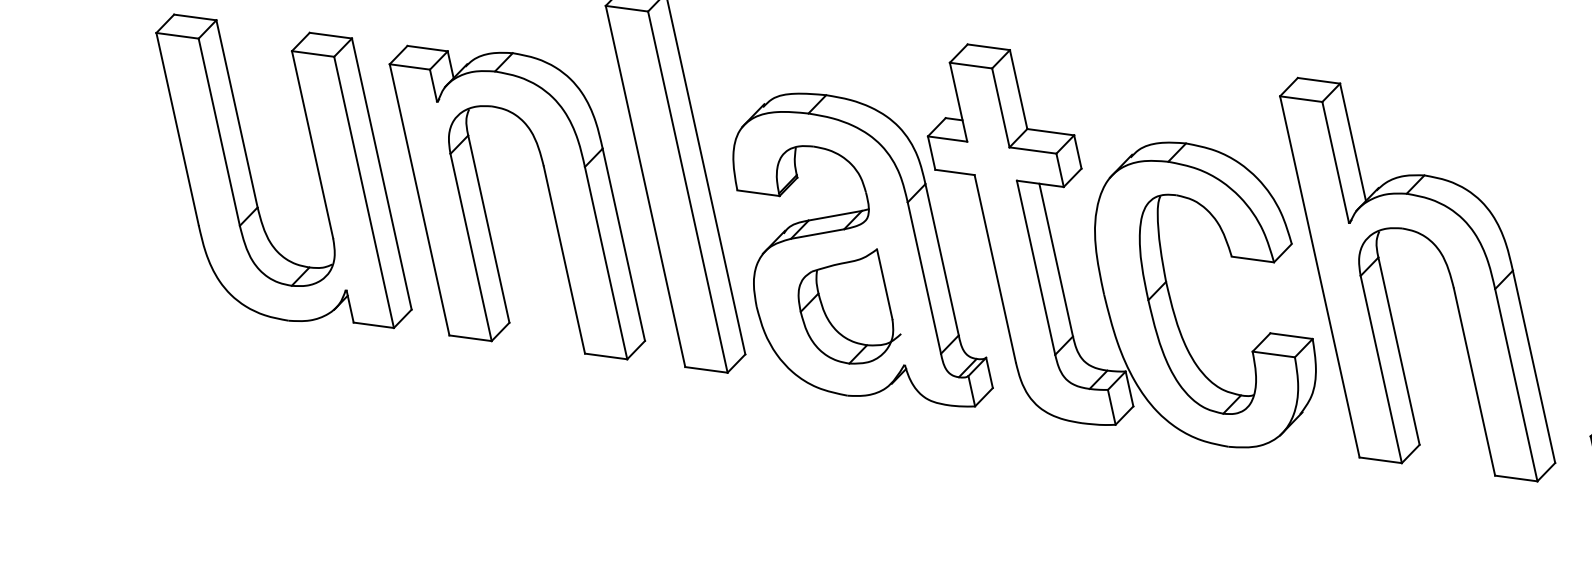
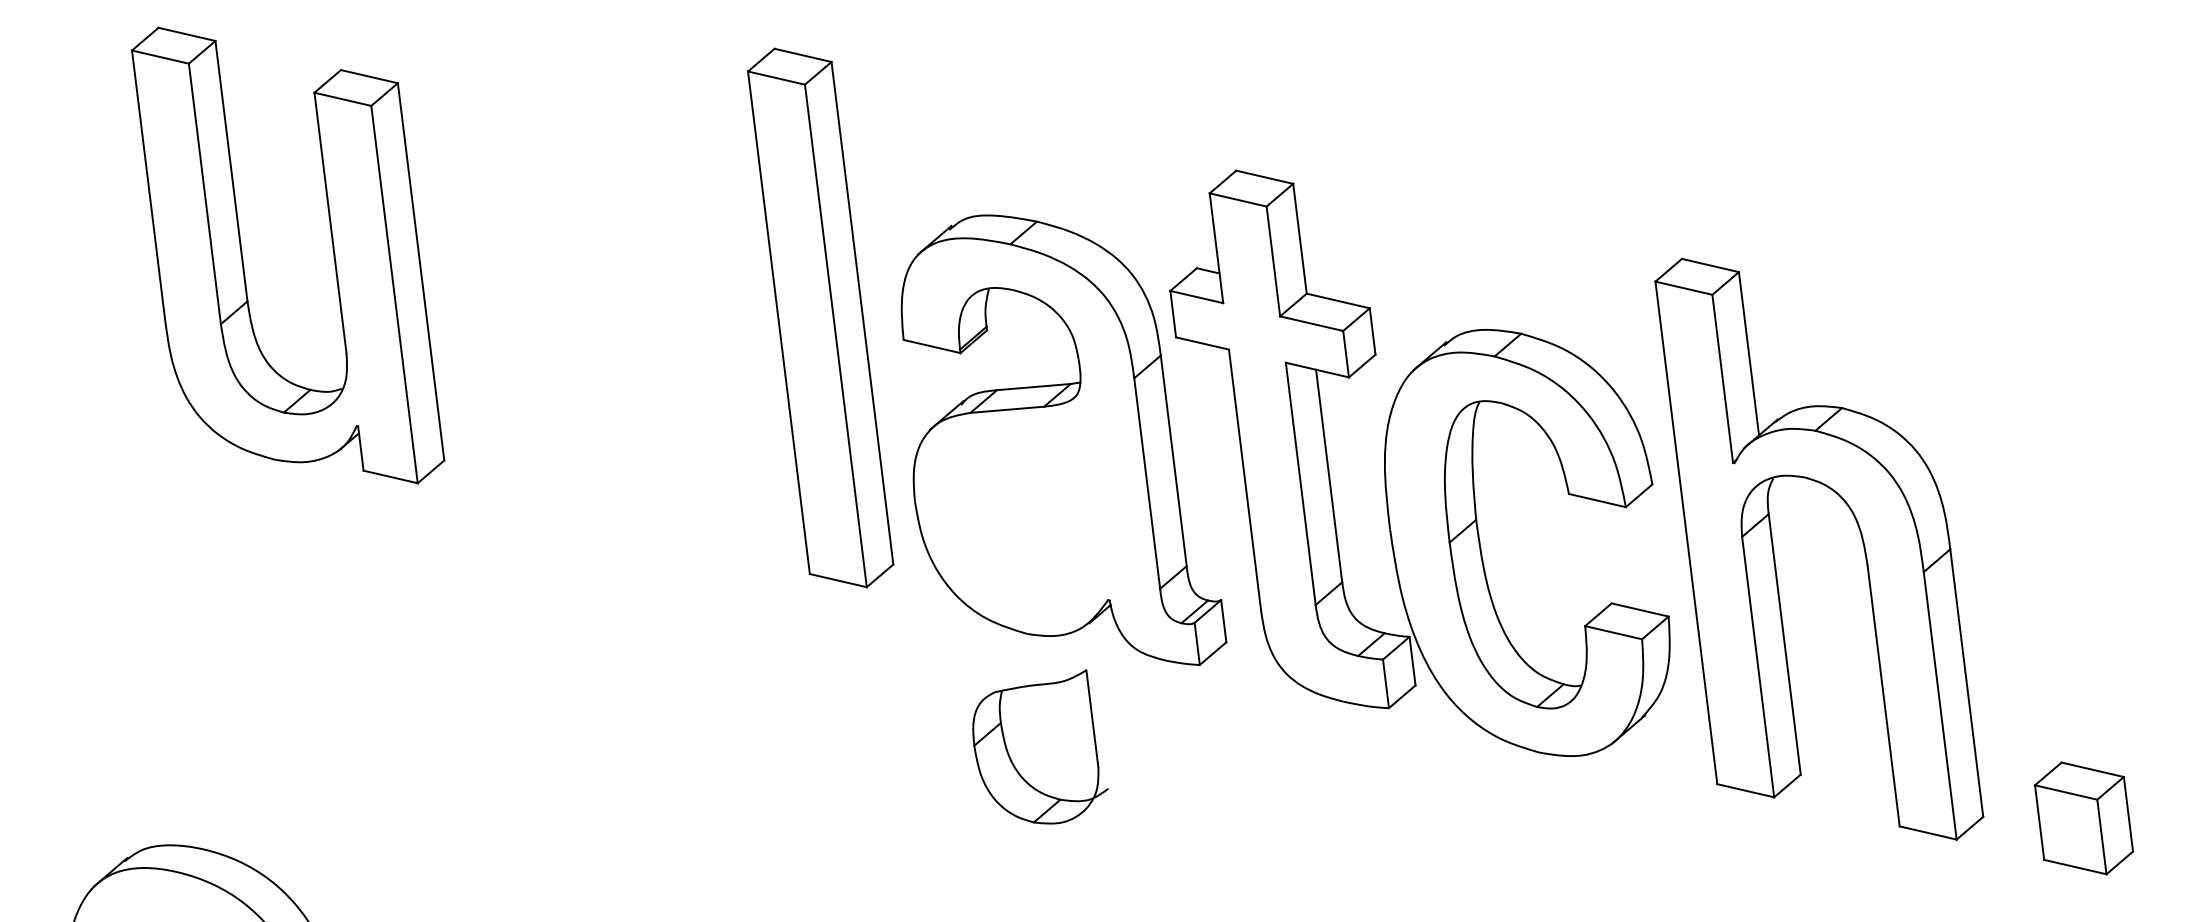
part: (549, 195) -> (646, 322), removed
part: (848, 307) -> (1040, 746), moved

